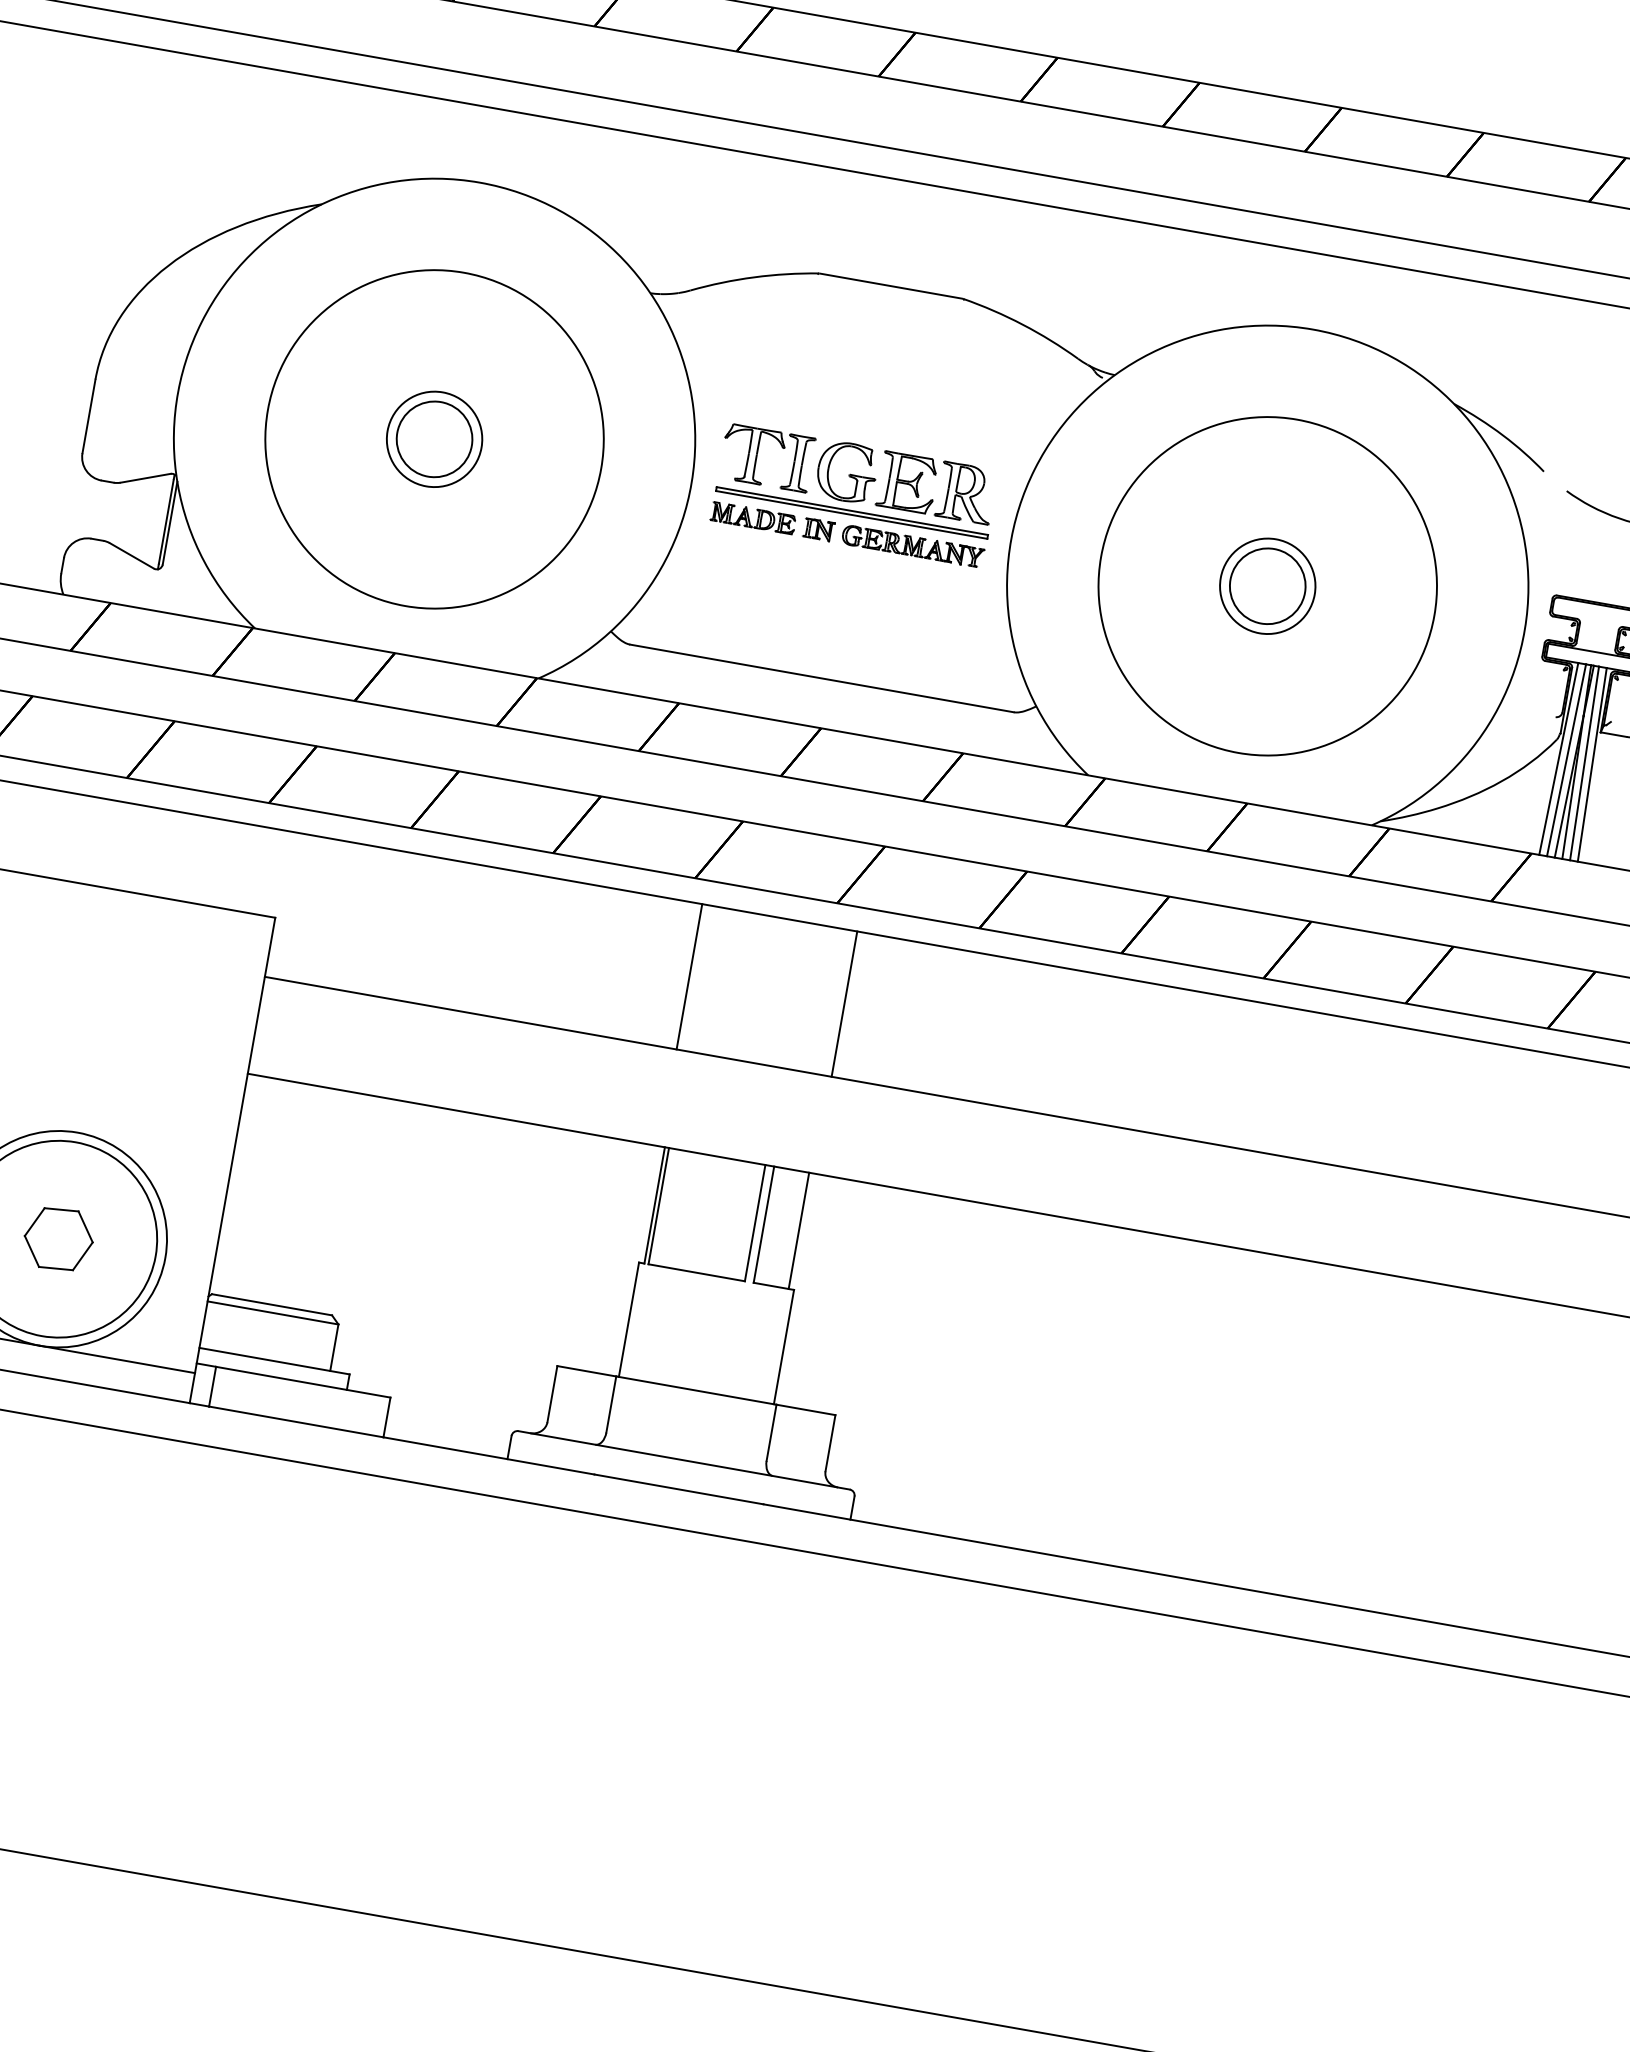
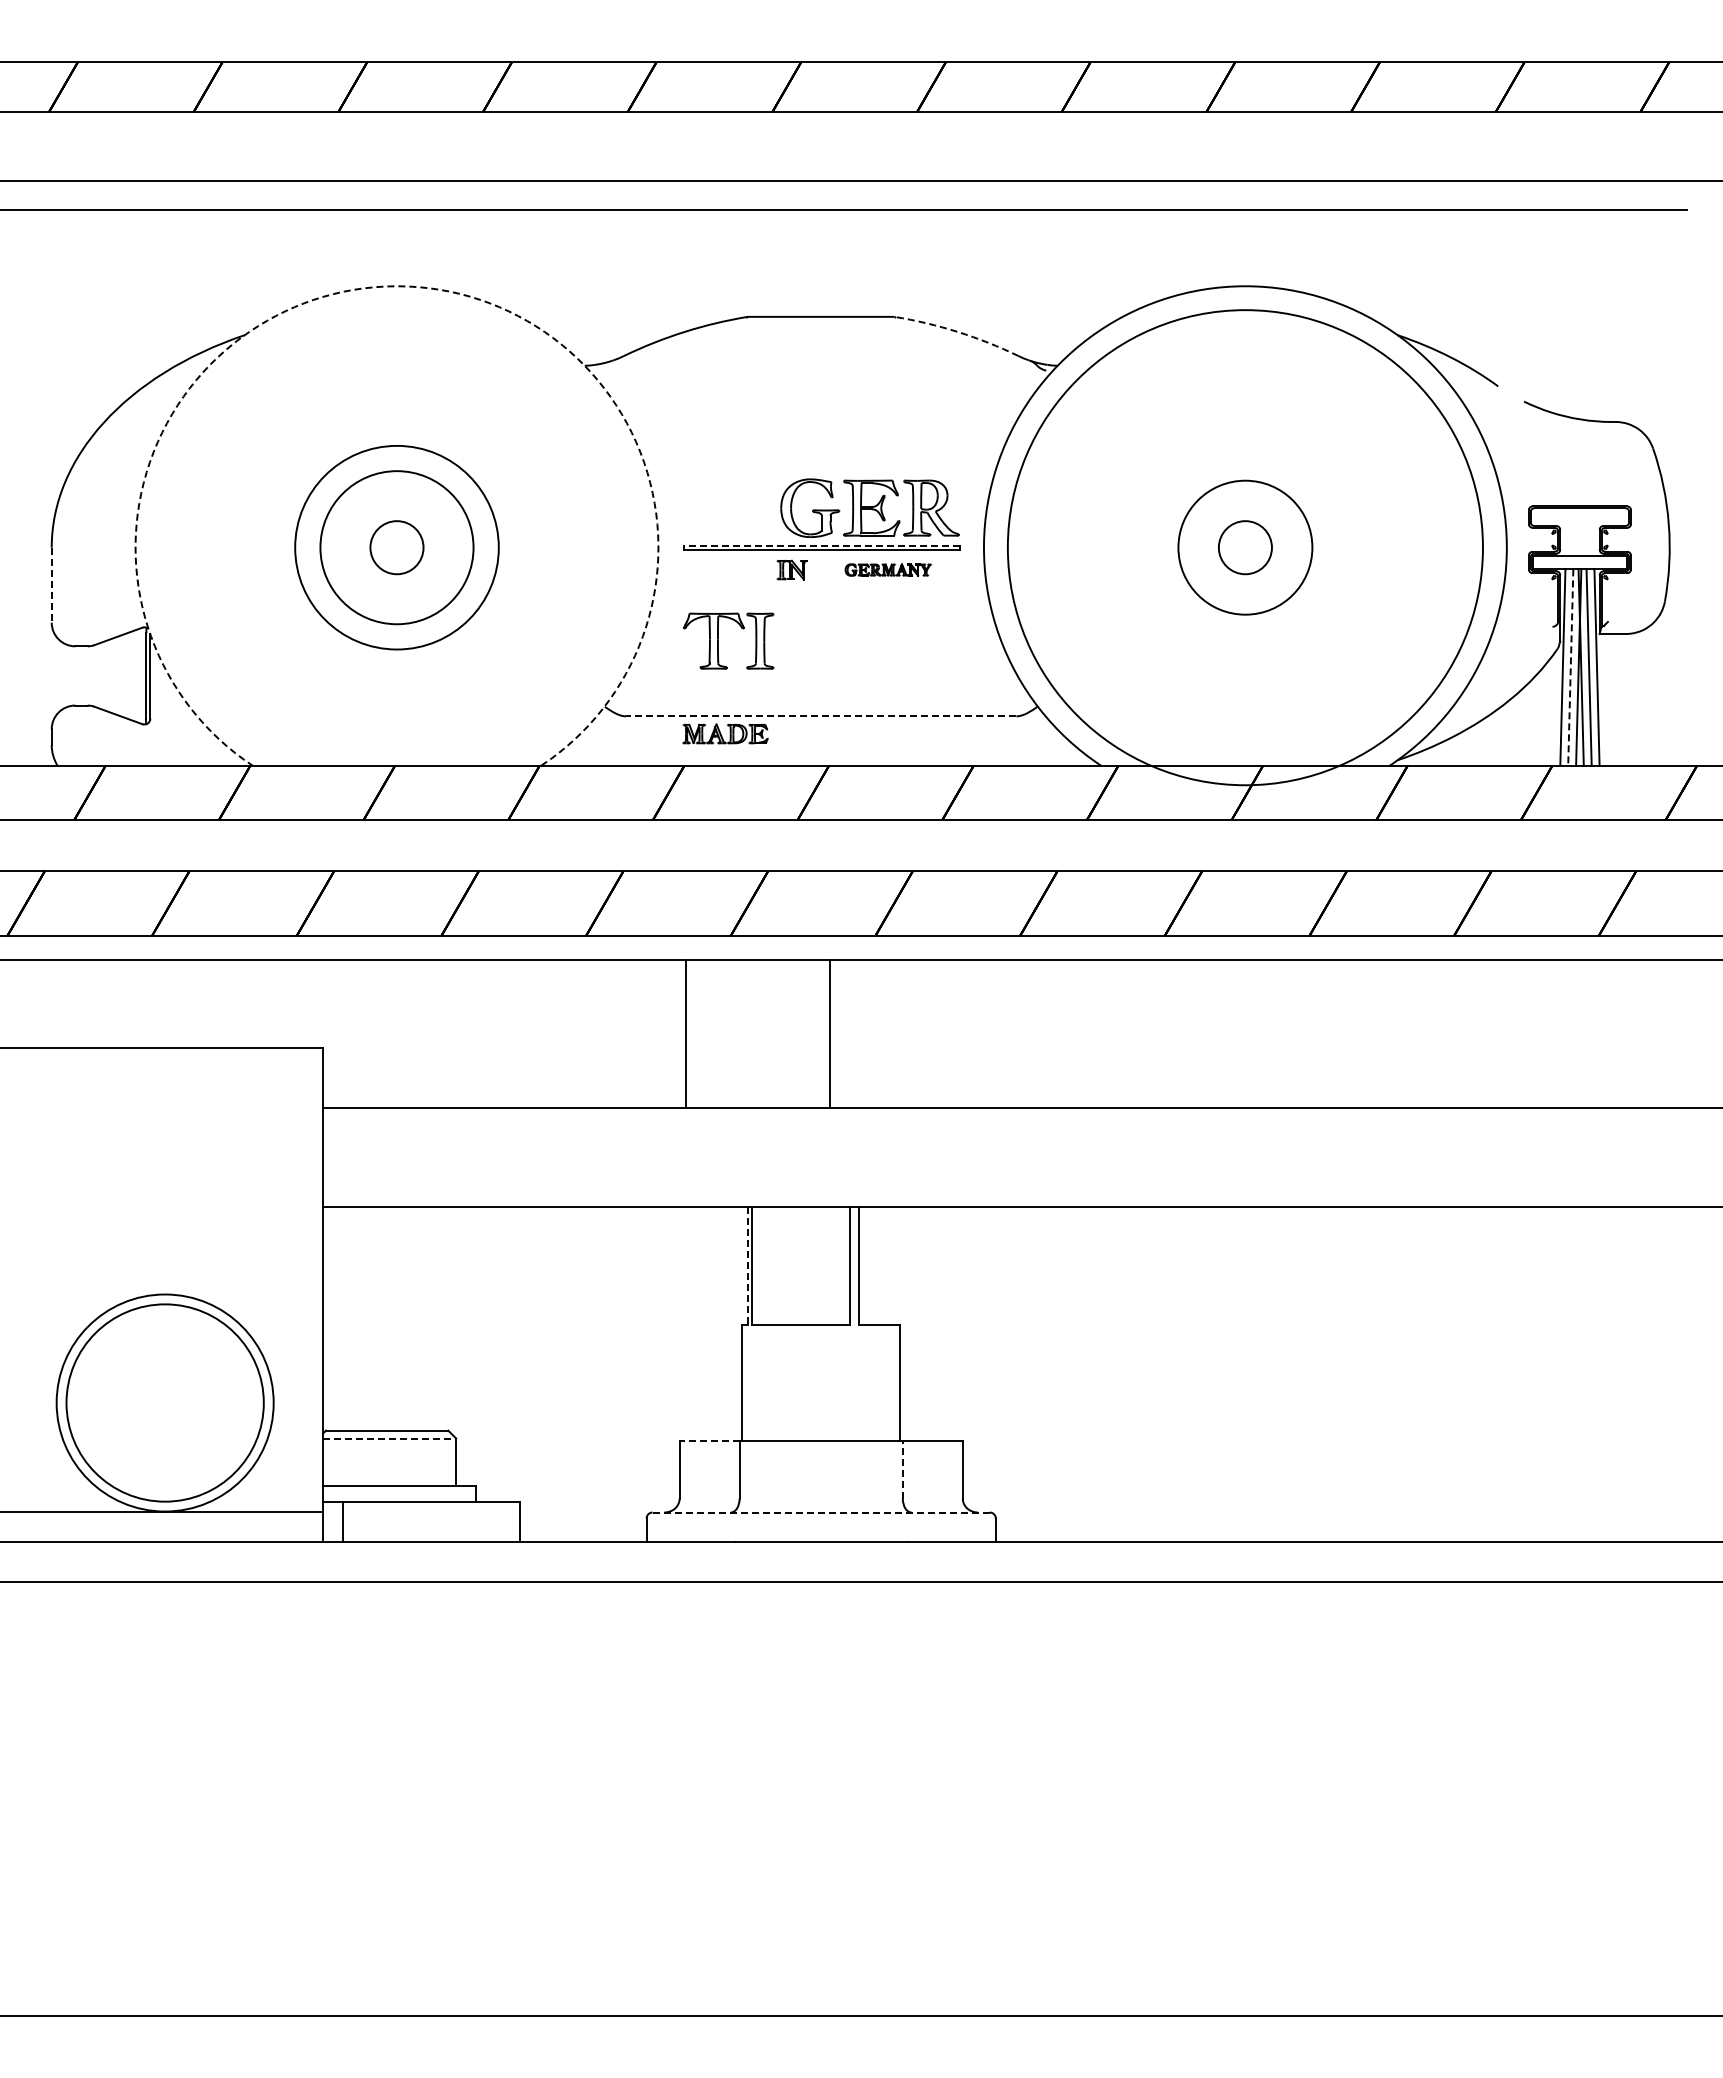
arc: (480, 182) -> (397, 286), solid -> dashed
arc: (1022, 325) -> (957, 332), solid -> dashed
line: (88, 416) -> (51, 585), solid -> dashed
circle: (434, 439) -> (396, 547), size x0.6
circle: (434, 439) -> (396, 547), size x0.7
circle: (434, 439) -> (396, 547), size x1.6
part: (757, 455) -> (718, 640), moved
line: (851, 510) -> (821, 545), solid -> dashed
part: (753, 517) -> (725, 733), moved
part: (913, 545) -> (888, 569), size x0.6
circle: (1267, 586) -> (1245, 547), size x0.7
circle: (1267, 586) -> (1245, 547), size x1.4
circle: (1267, 586) -> (1245, 547), size x1.4
line: (821, 678) -> (820, 716), solid -> dashed
line: (1566, 761) -> (1570, 668), solid -> dashed
line: (689, 977) -> (686, 1034), moved
line: (844, 1004) -> (830, 1034), moved
line: (654, 1205) -> (747, 1266), solid -> dashed
line: (798, 1230) -> (894, 1265), removed
part: (59, 1238) -> (165, 1402), removed
line: (272, 1312) -> (389, 1438), solid -> dashed
line: (586, 1371) -> (709, 1441), solid -> dashed
line: (771, 1433) -> (902, 1470), solid -> dashed
line: (684, 1460) -> (821, 1512), solid -> dashed

